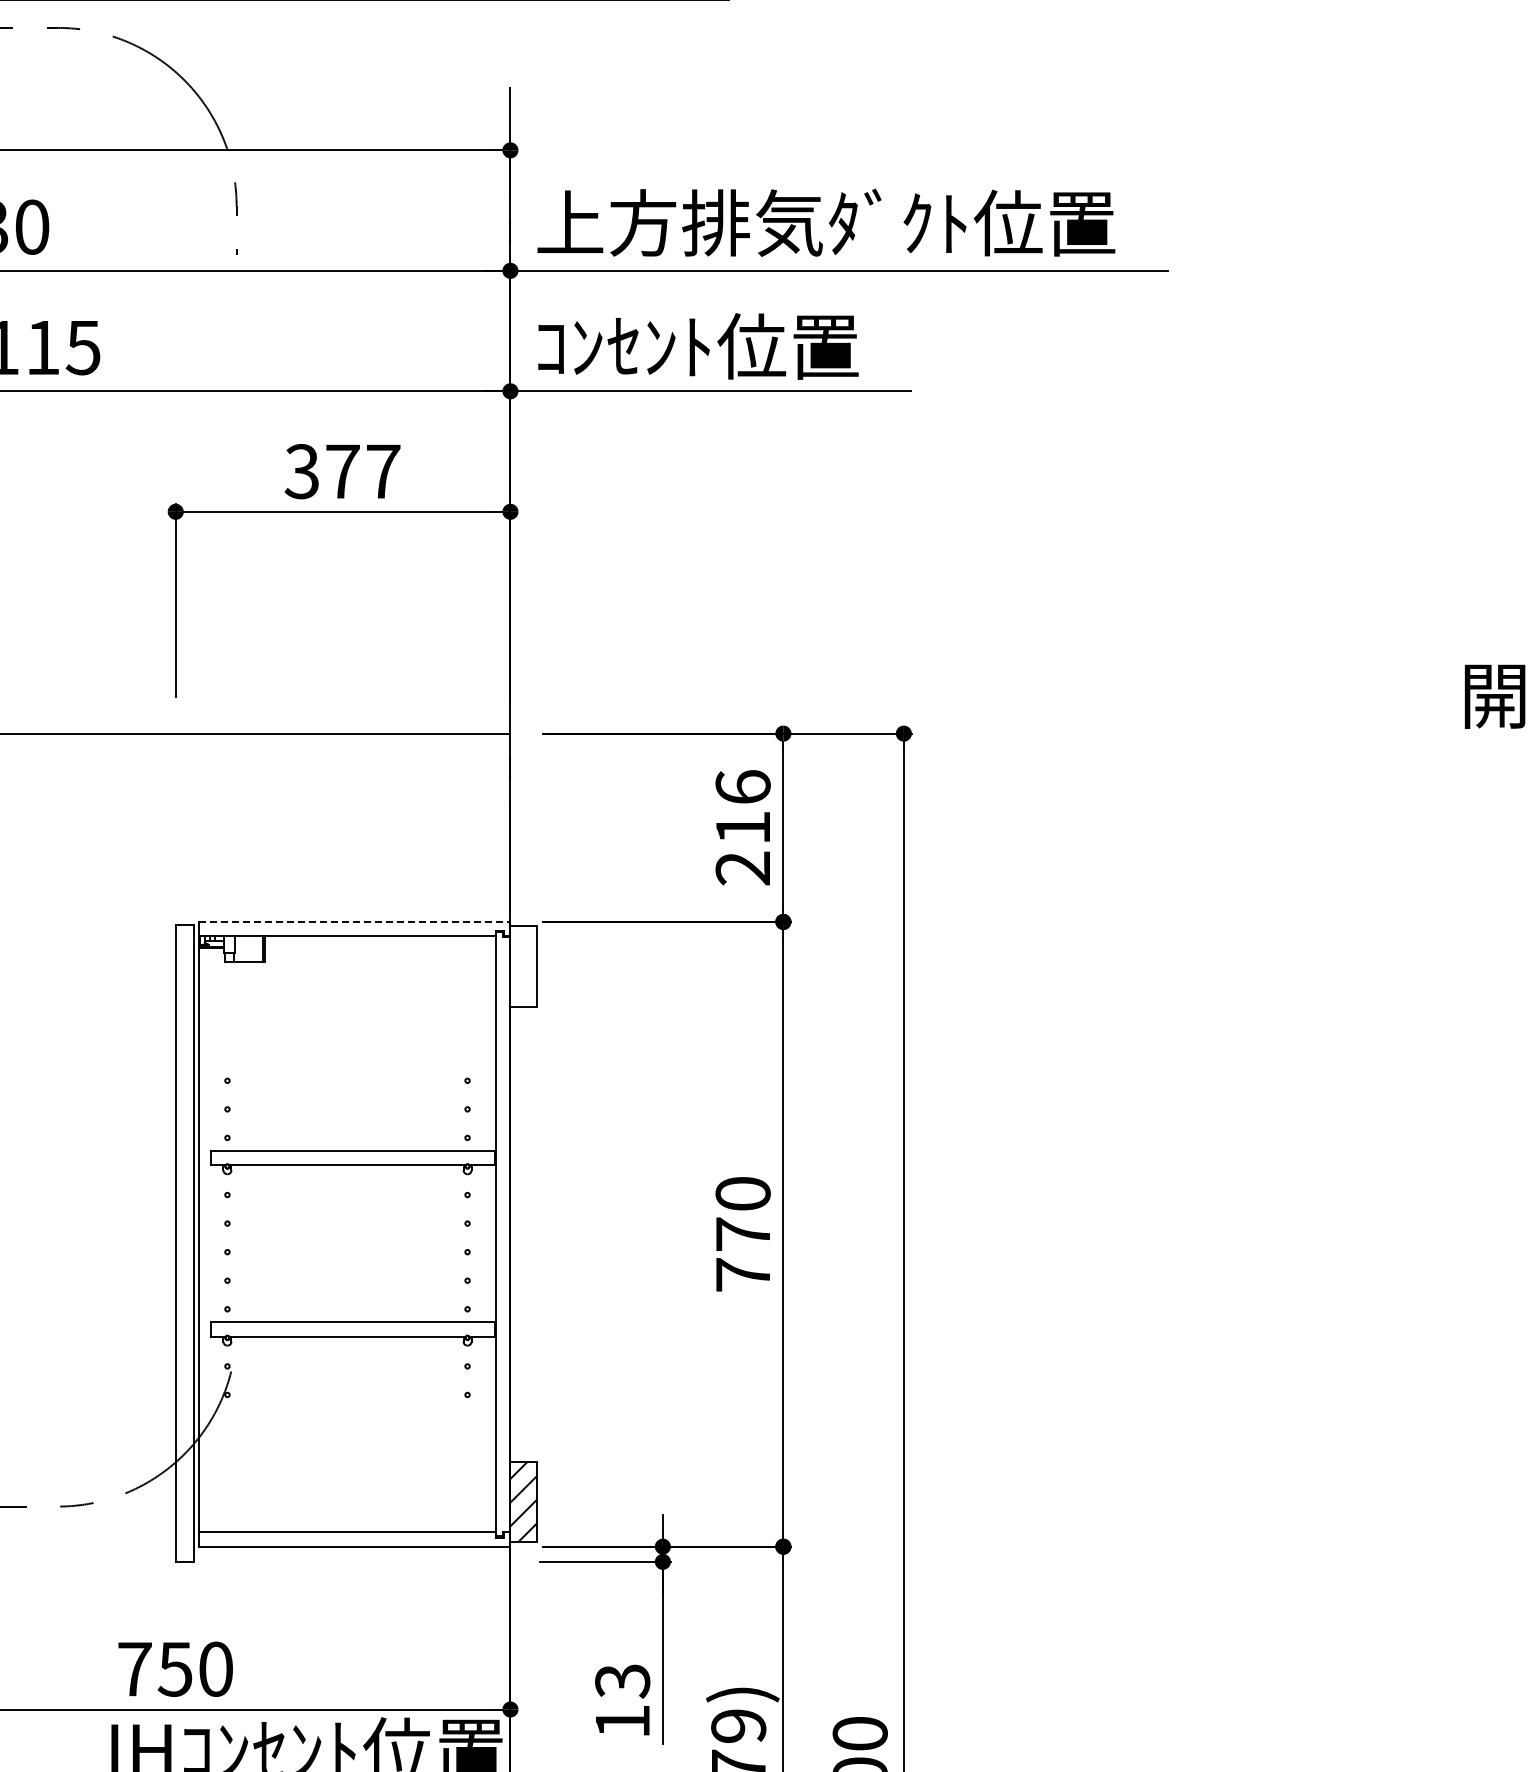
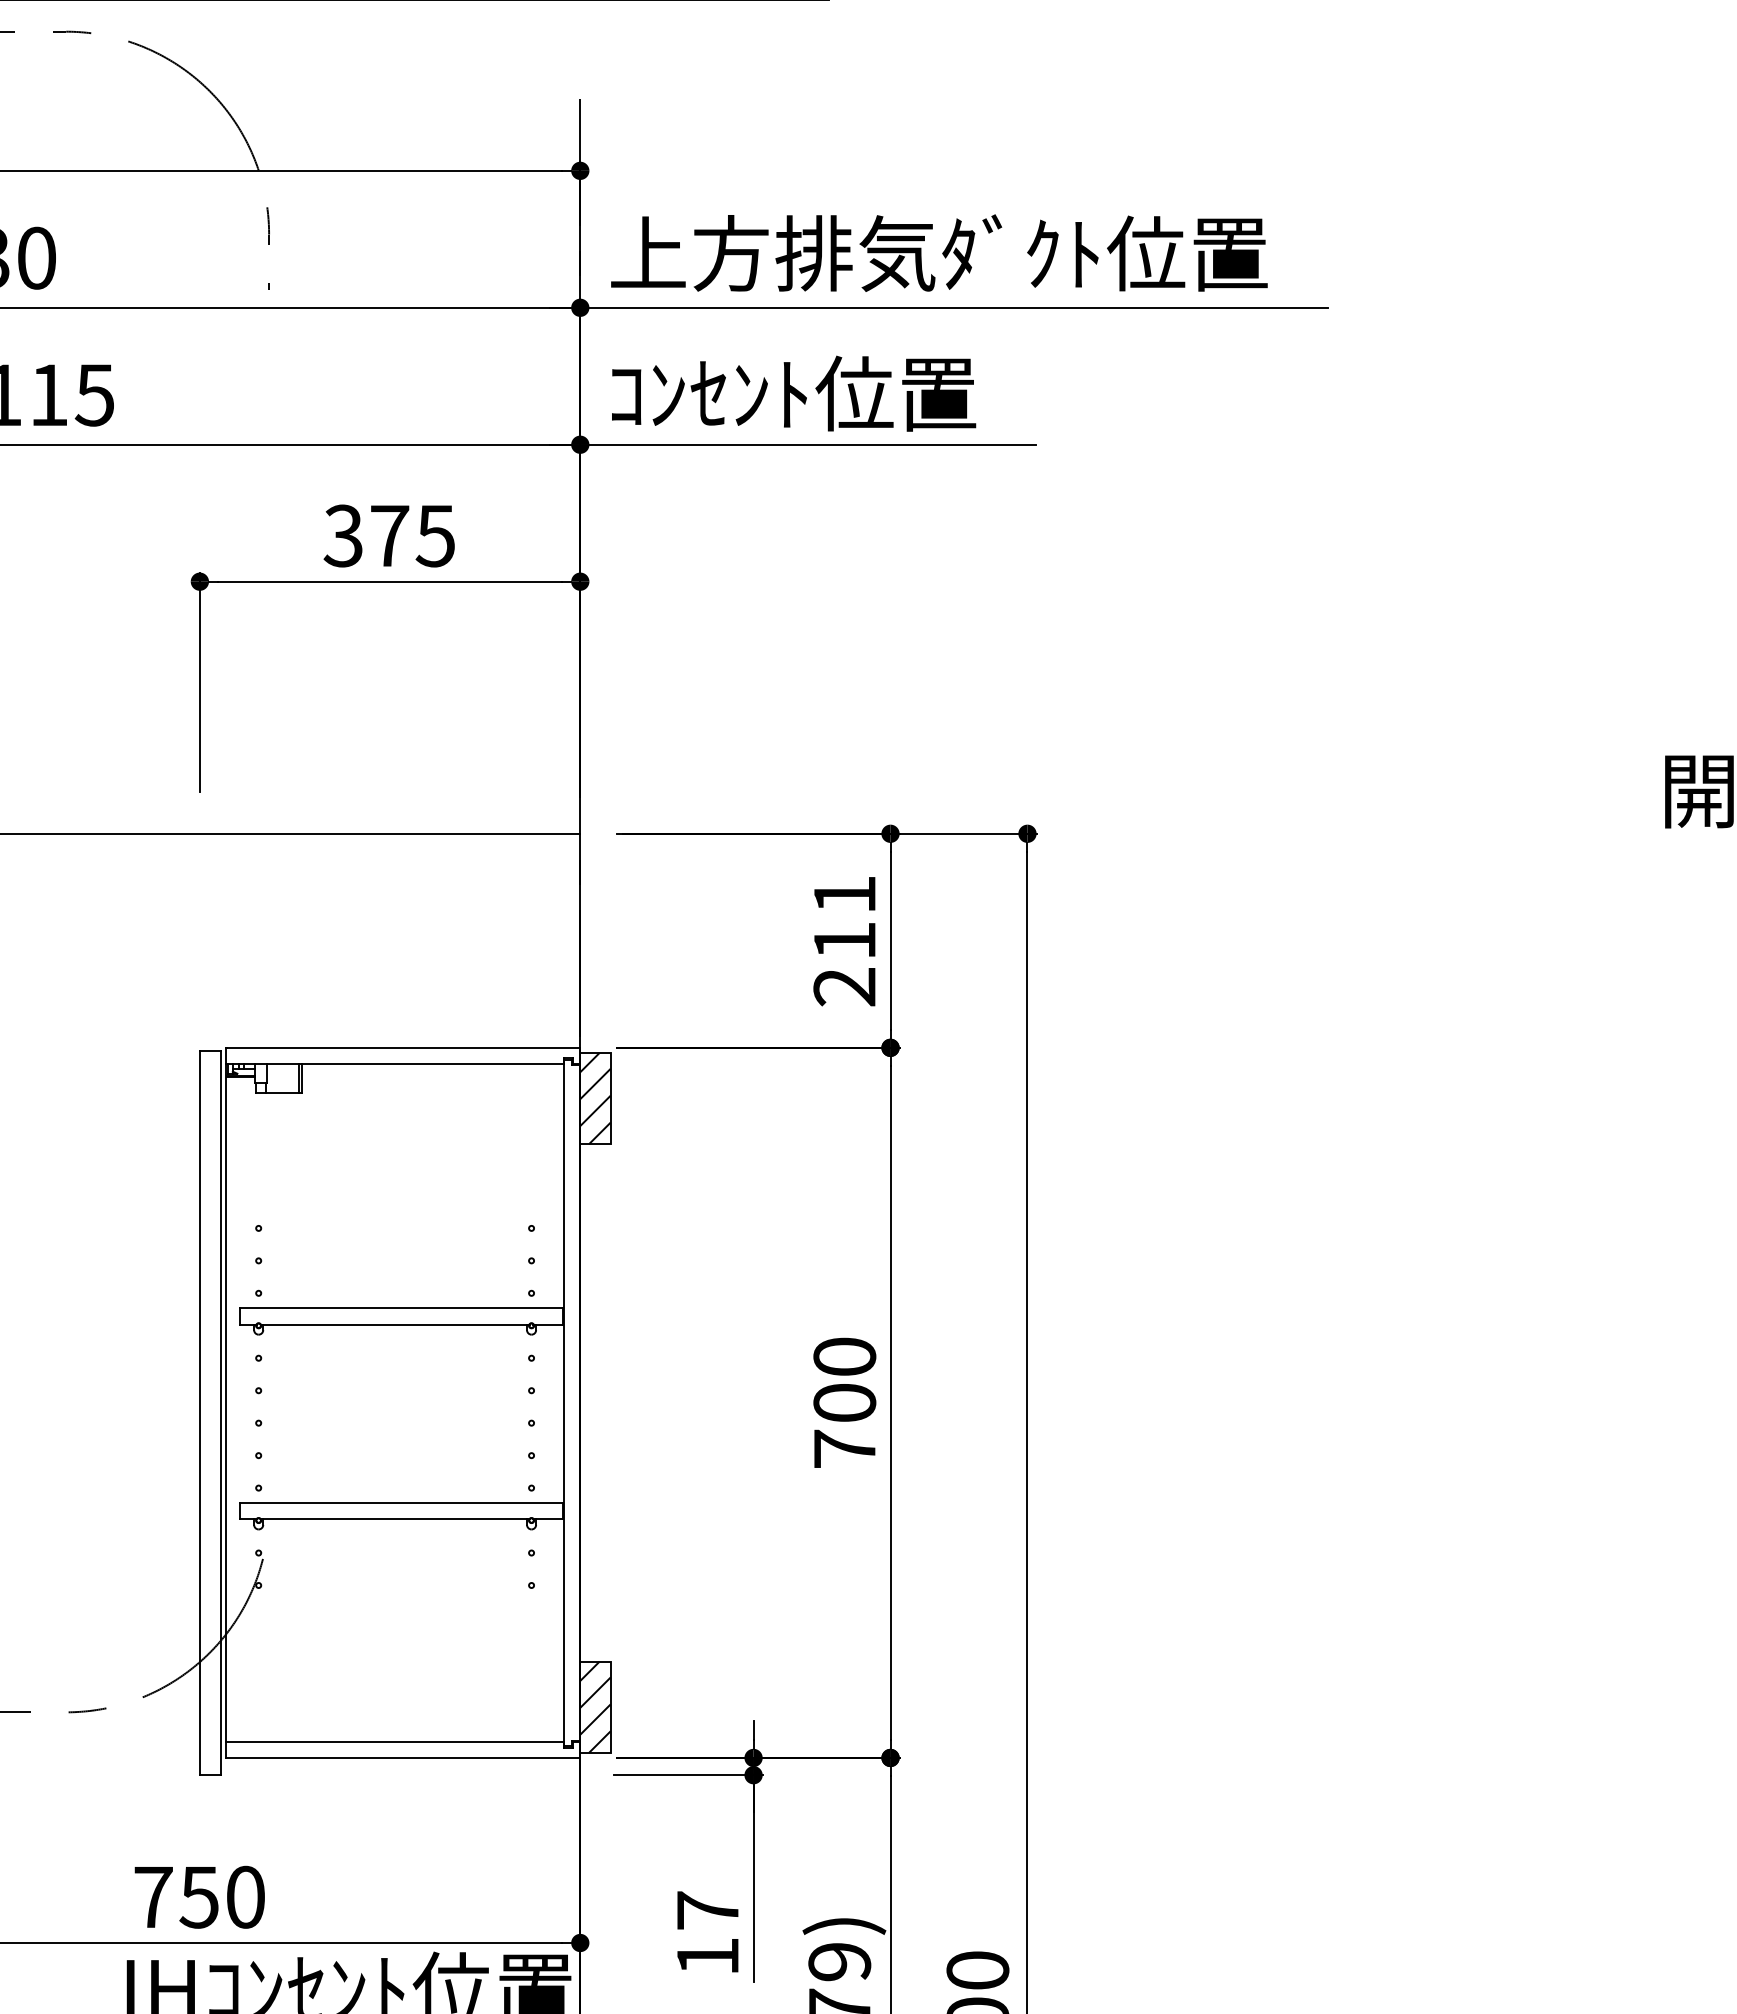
text: (382, 471) -> (434, 535), 377 -> 375
text: (742, 786) -> (844, 893), 216 -> 211
line: (354, 921) -> (403, 1047), dashed -> solid
hatch: (523, 966) -> (595, 1098), added
text: (742, 1233) -> (844, 1401), 770 -> 700
text: (622, 1681) -> (707, 1911), 13 -> 17

